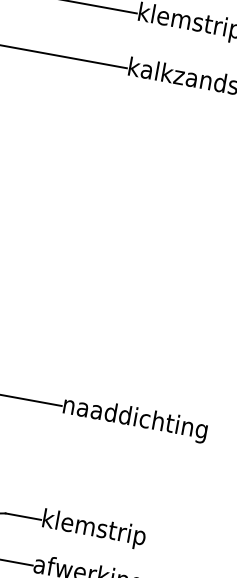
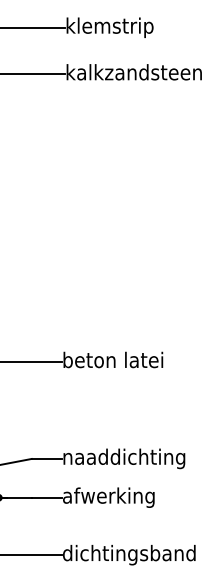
text: (135, 418) -> (124, 361), naaddichting -> beton latei
text: (114, 532) -> (124, 458), klemstrip -> naaddichting

